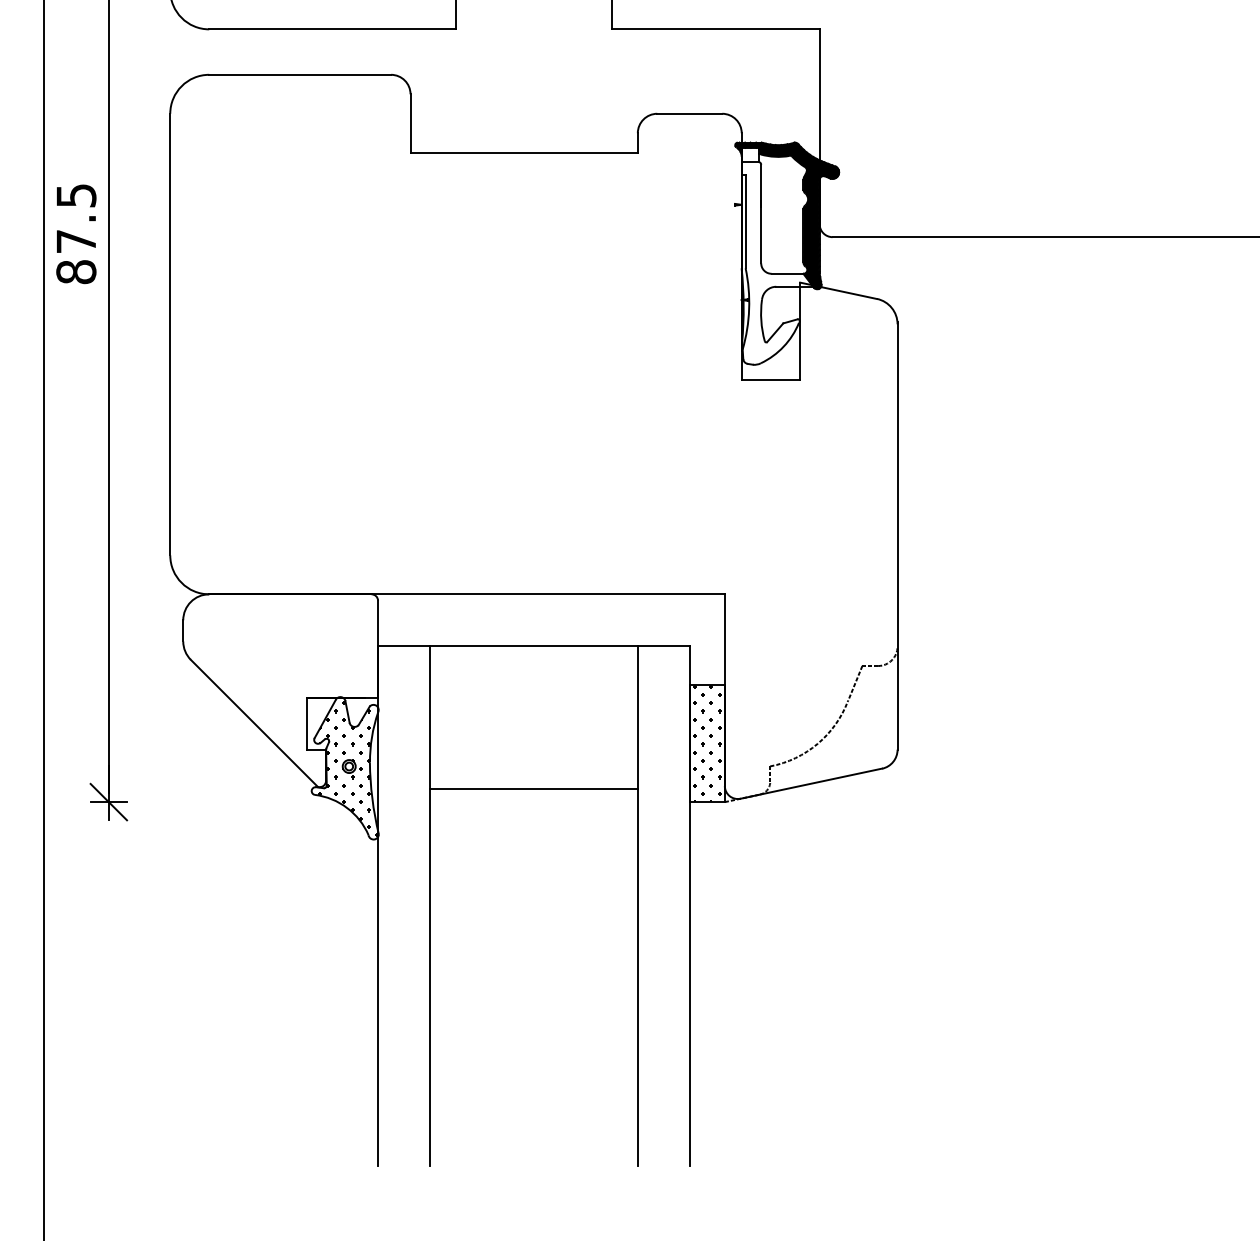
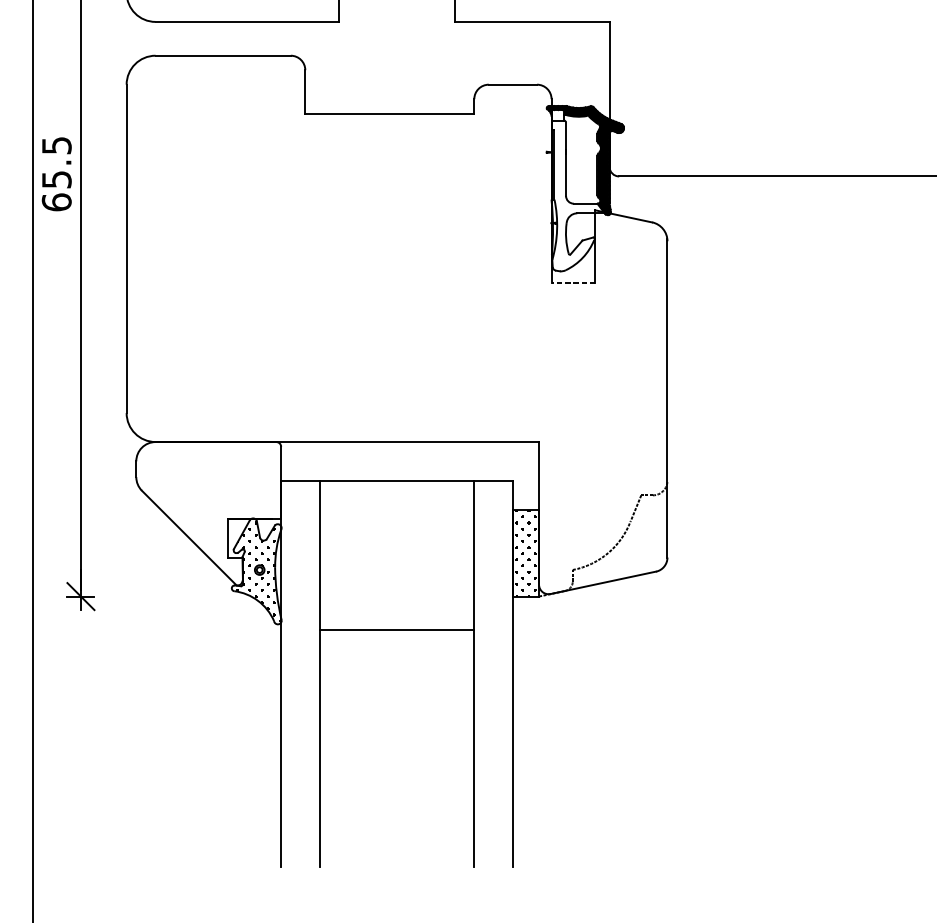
text: (76, 257) -> (56, 191), 87.5 -> 65.5
line: (770, 380) -> (572, 283), solid -> dashed
line: (533, 789) -> (396, 630), moved

